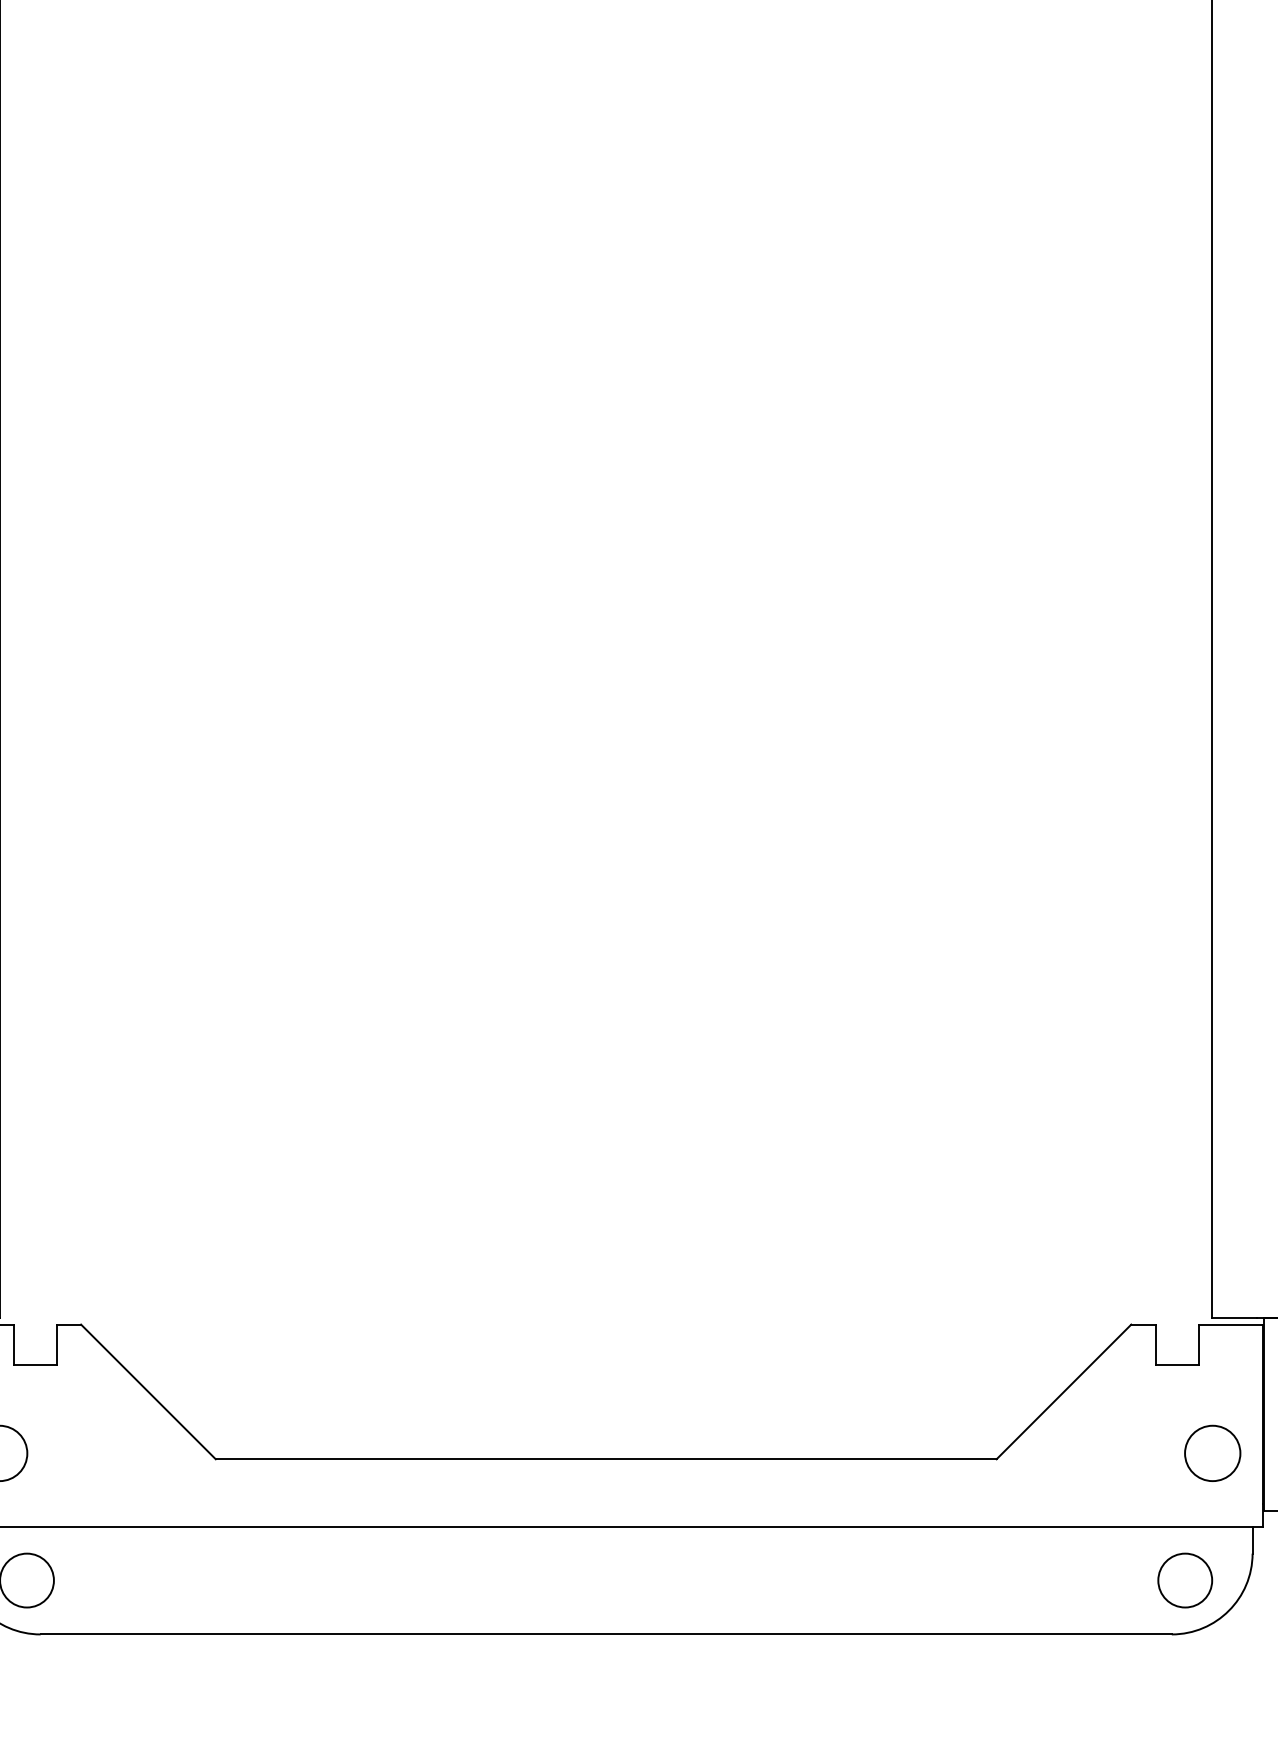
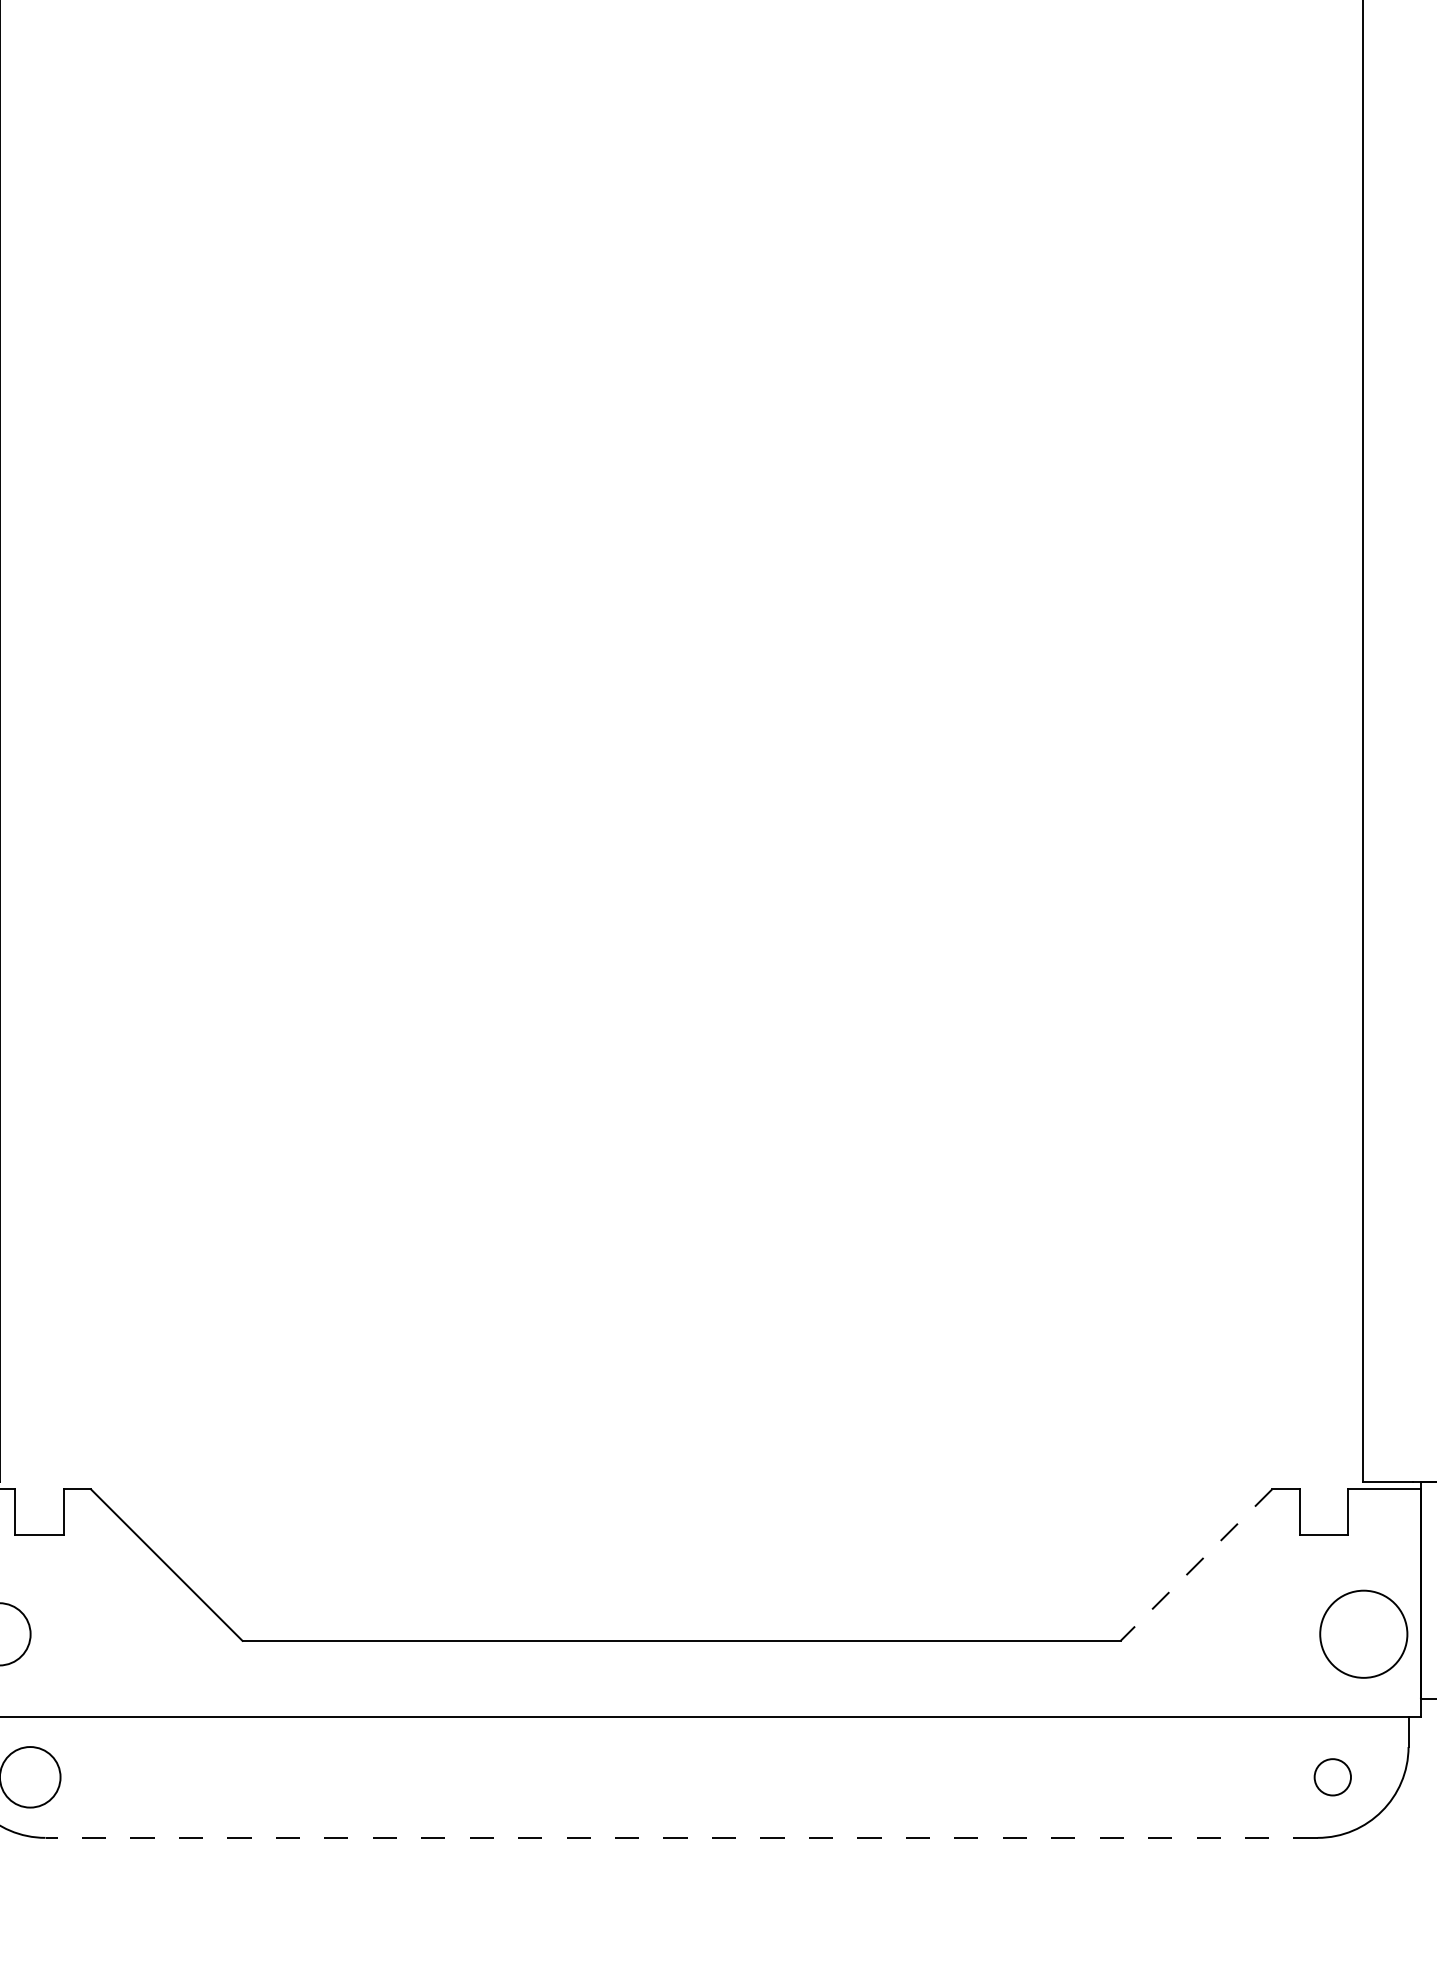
line: (1064, 1392) -> (1196, 1565), solid -> dashed
circle: (1212, 1453) -> (1363, 1634), size x1.4
circle: (1184, 1580) -> (1332, 1777), size x0.6
line: (606, 1634) -> (681, 1837), solid -> dashed

